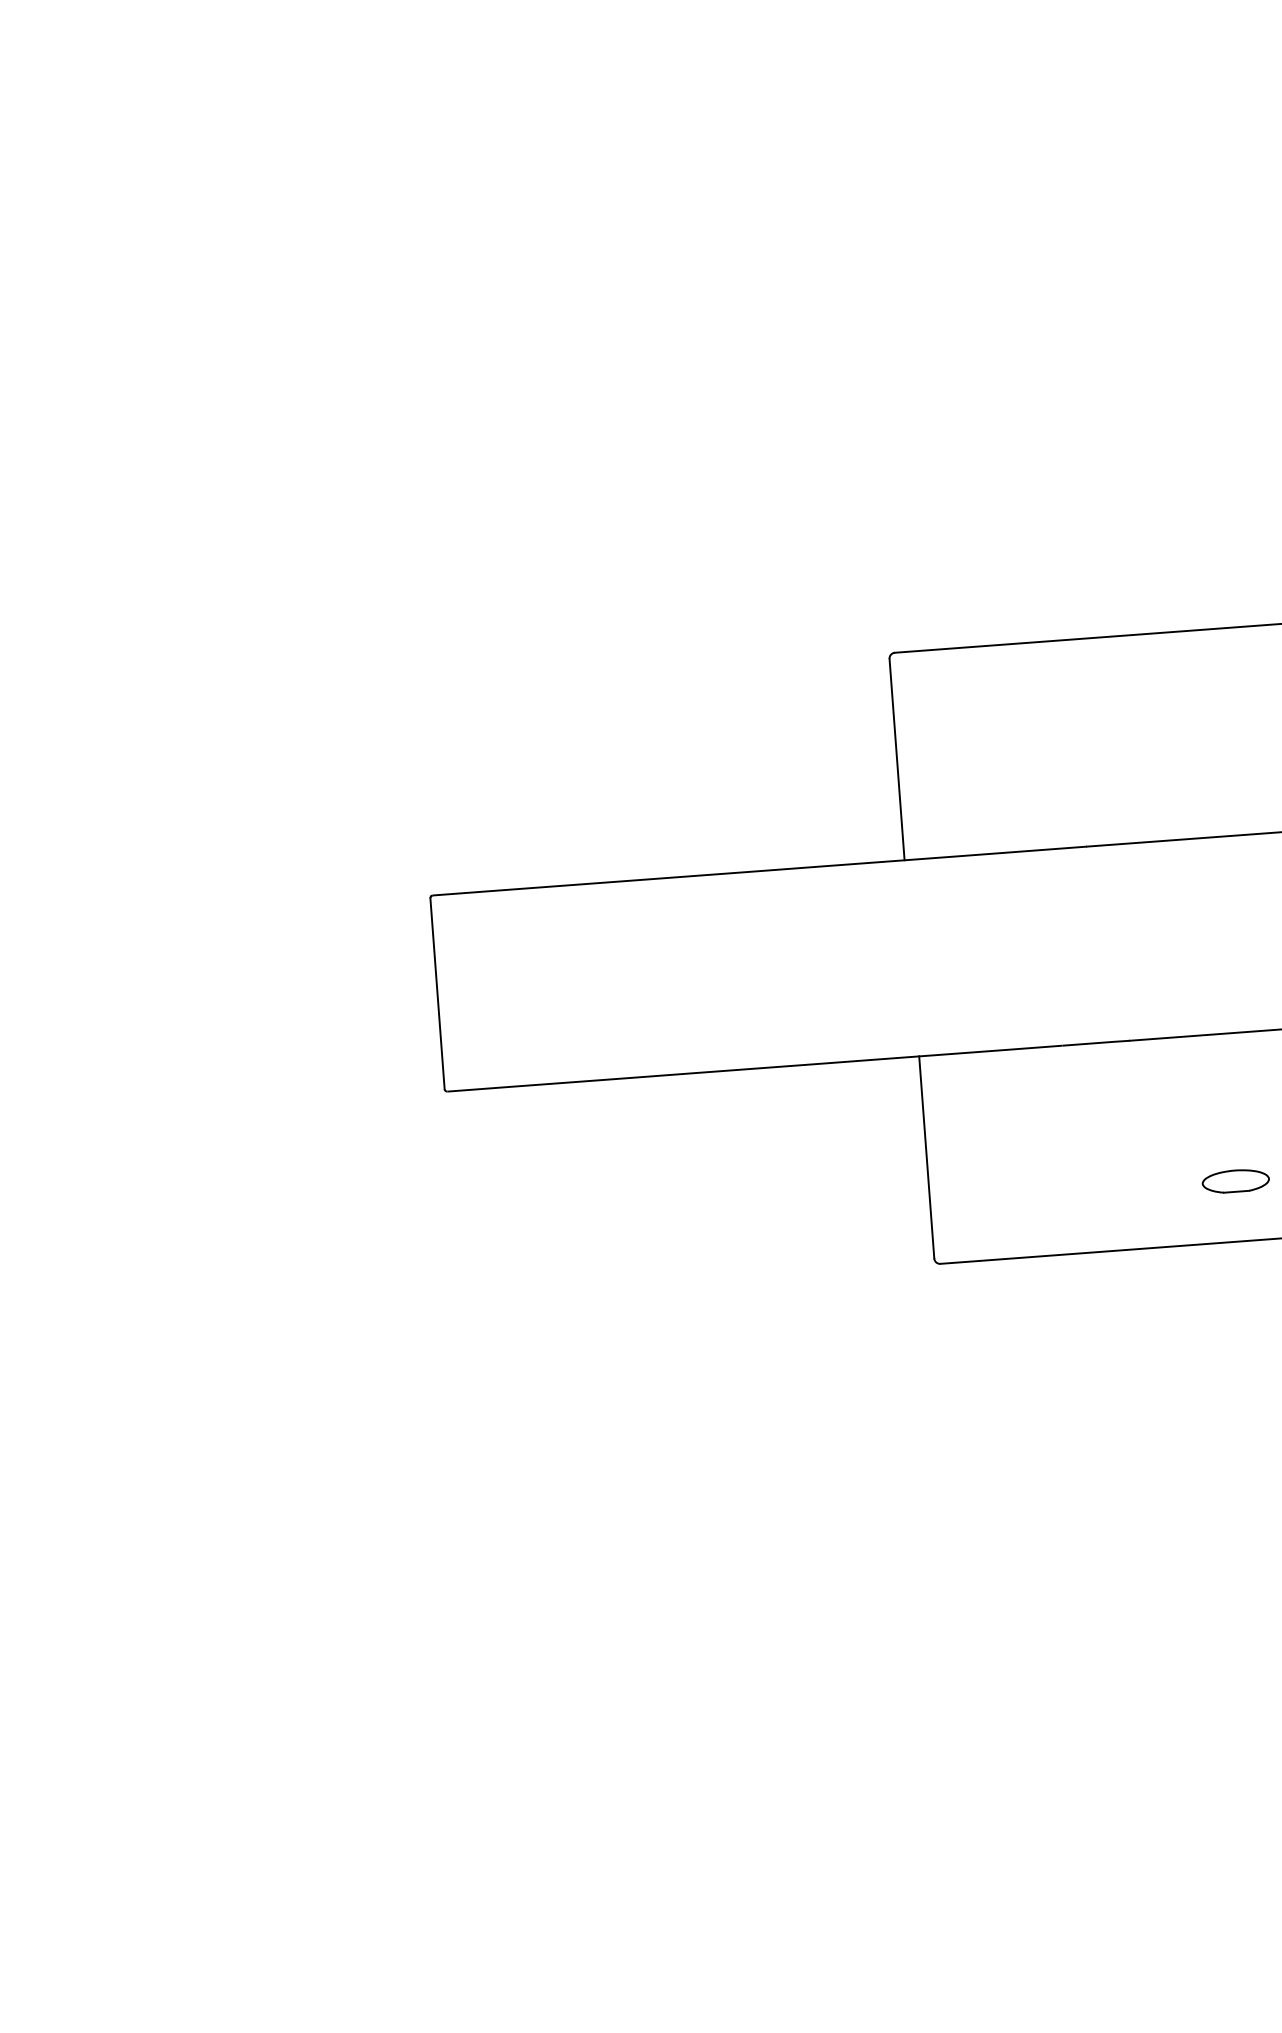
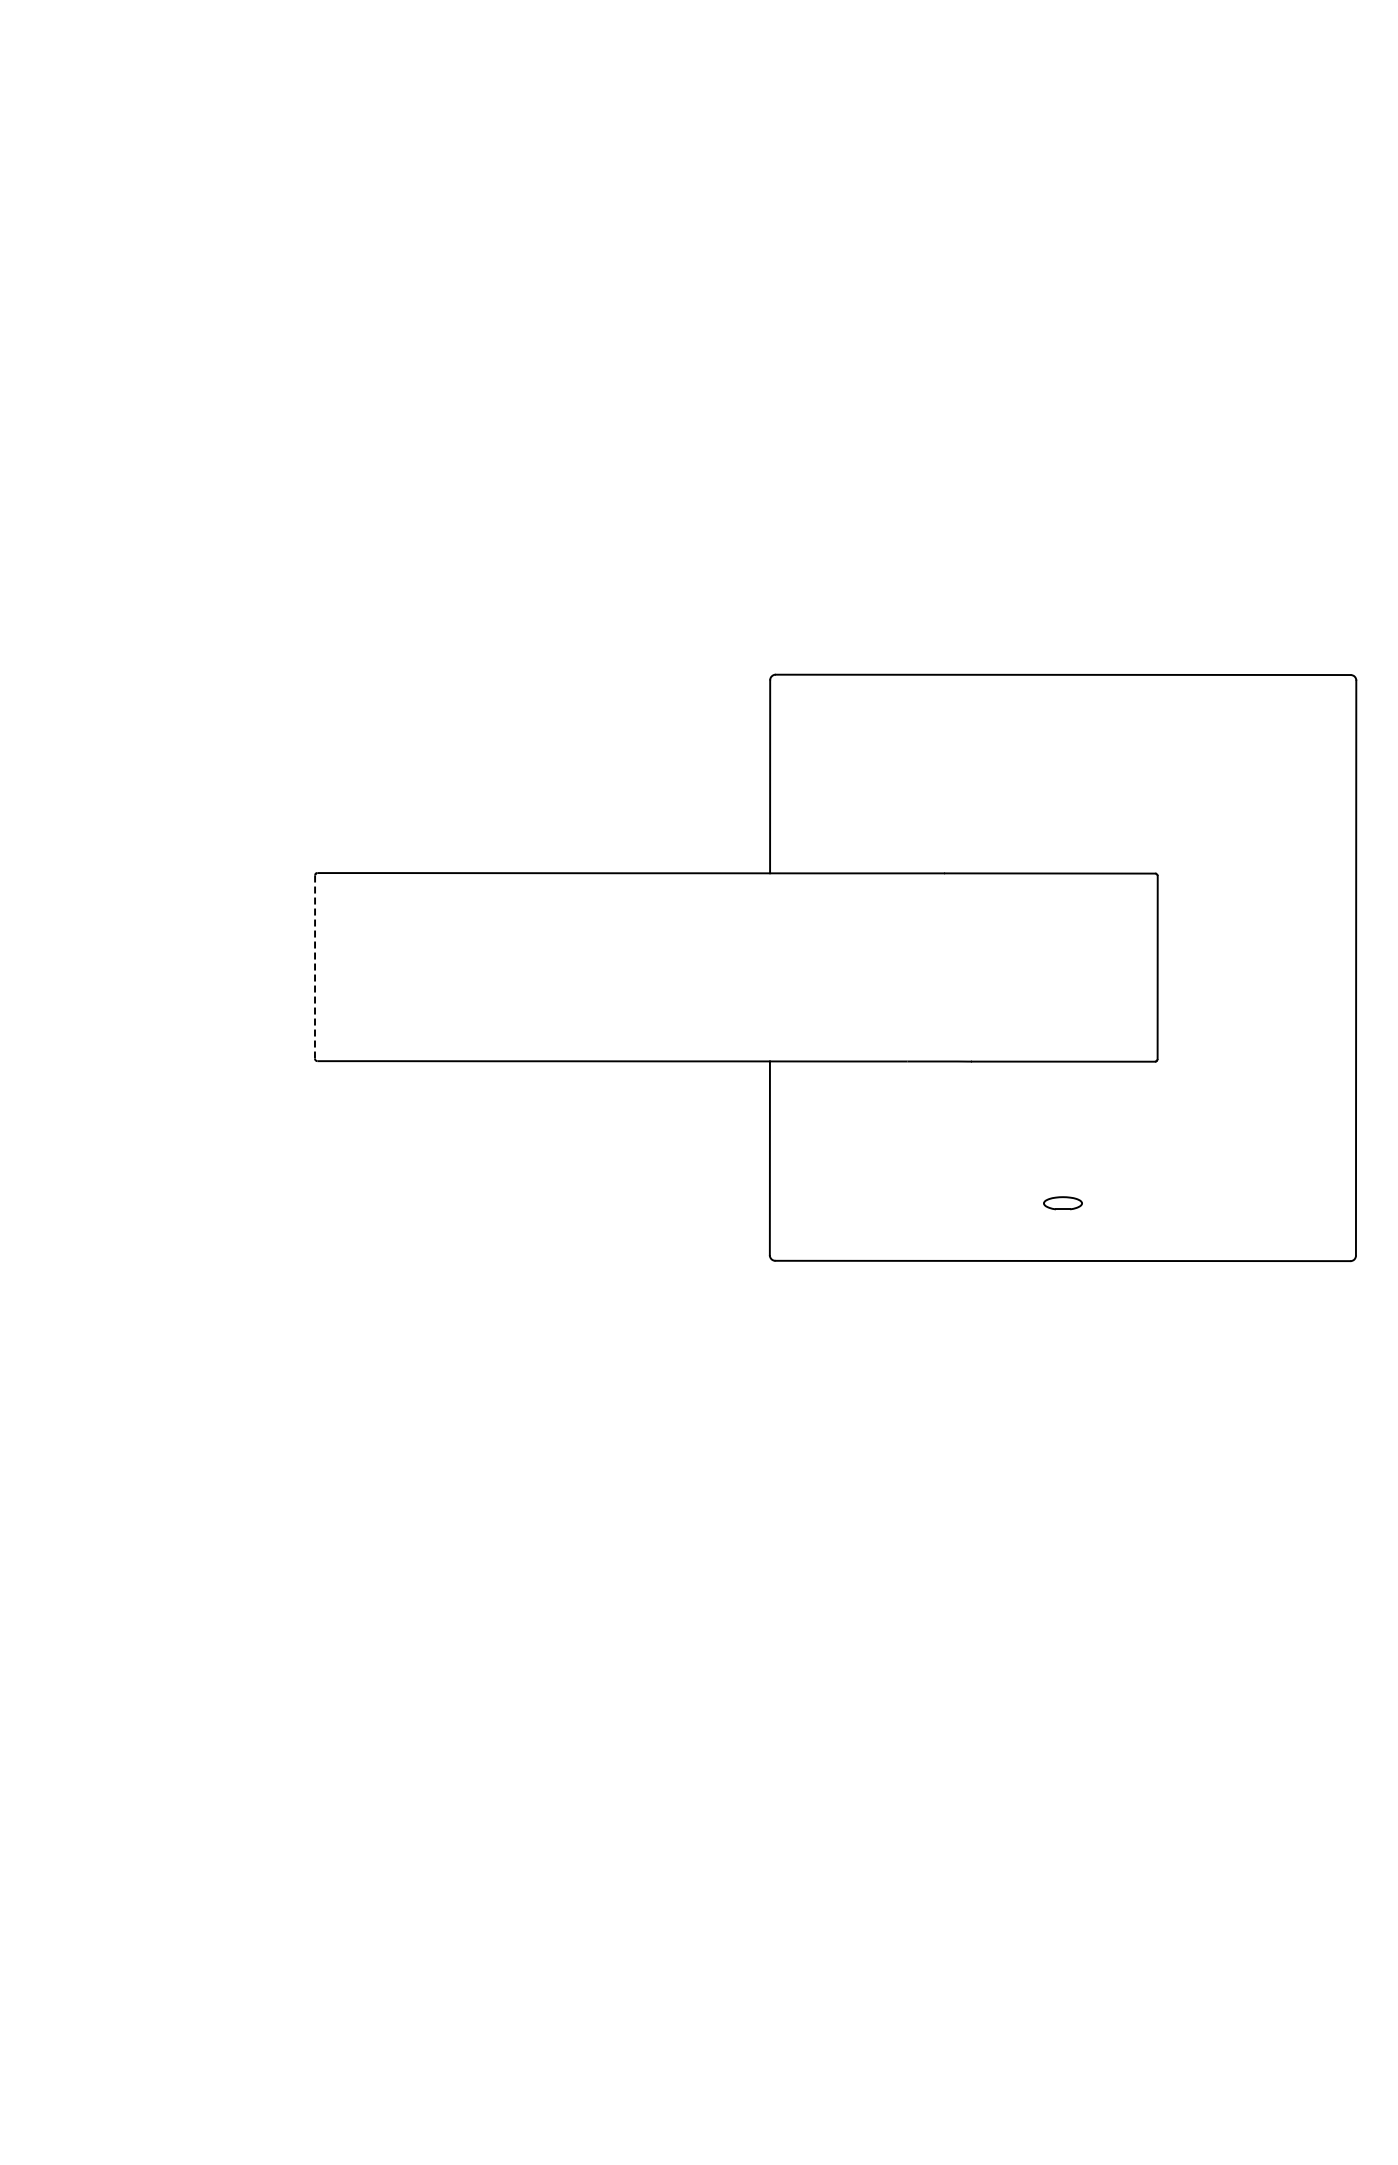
line: (438, 994) -> (315, 967), solid -> dashed
part: (1235, 1181) -> (1062, 1203), size x0.6

